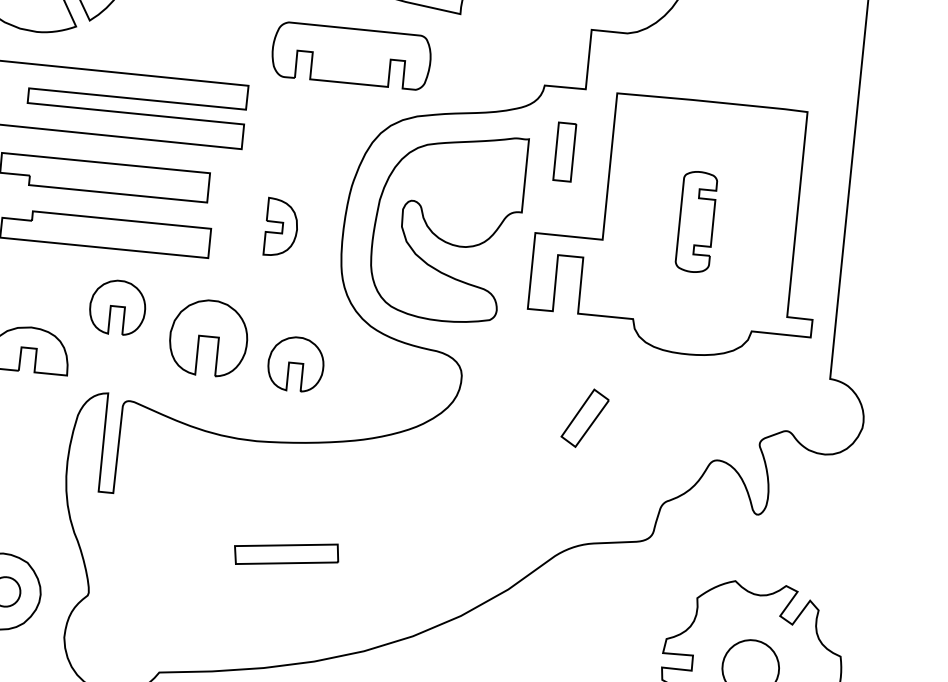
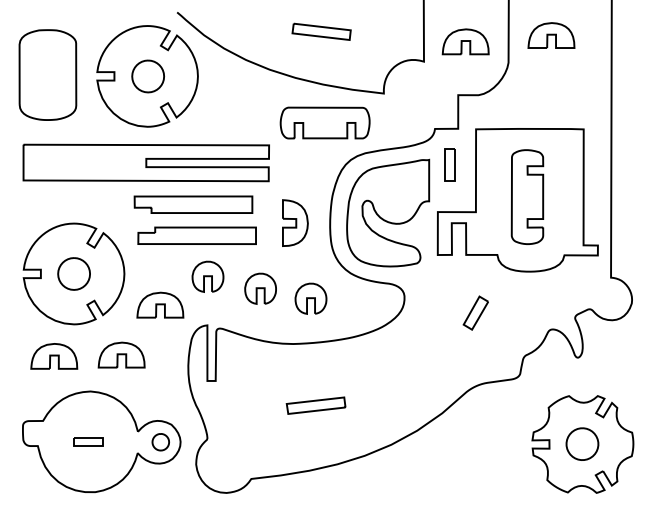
part: (696, 221) -> (527, 196), size x1.67
part: (281, 226) -> (295, 222), size x1.43
part: (208, 337) -> (260, 288), size x0.71

